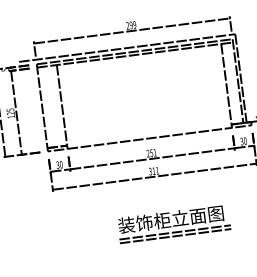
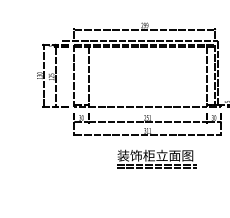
part: (173, 223) -> (156, 158), moved

